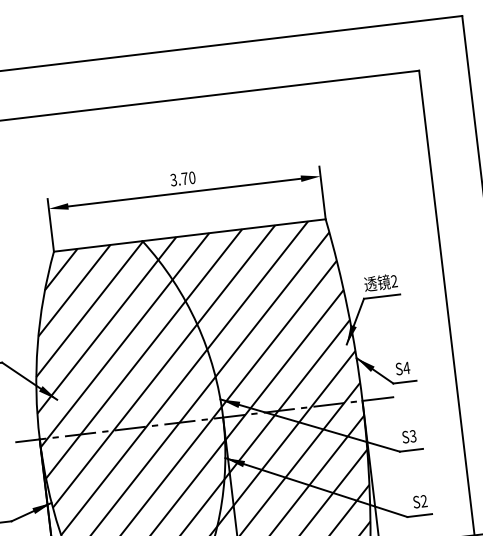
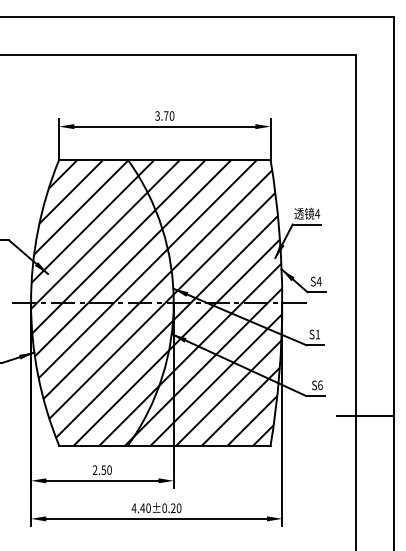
text: (394, 280) -> (317, 213), 2 -> 4
text: (412, 436) -> (317, 334), S3 -> S1
text: (424, 501) -> (320, 385), S2 -> S6

